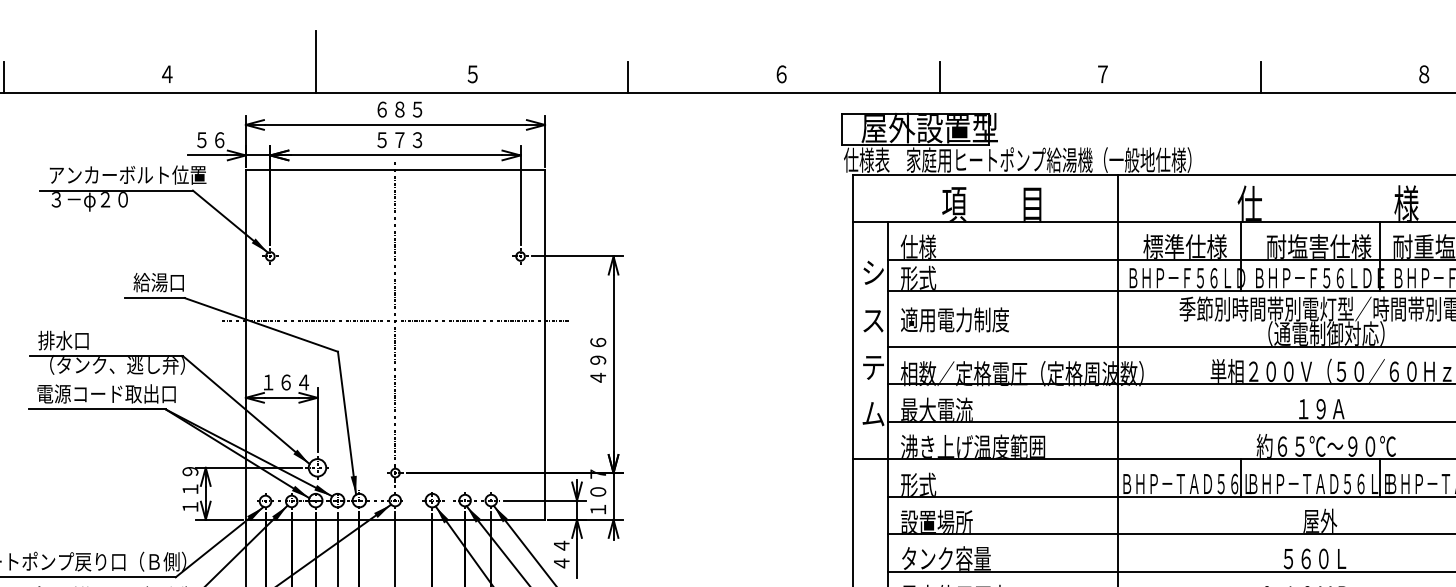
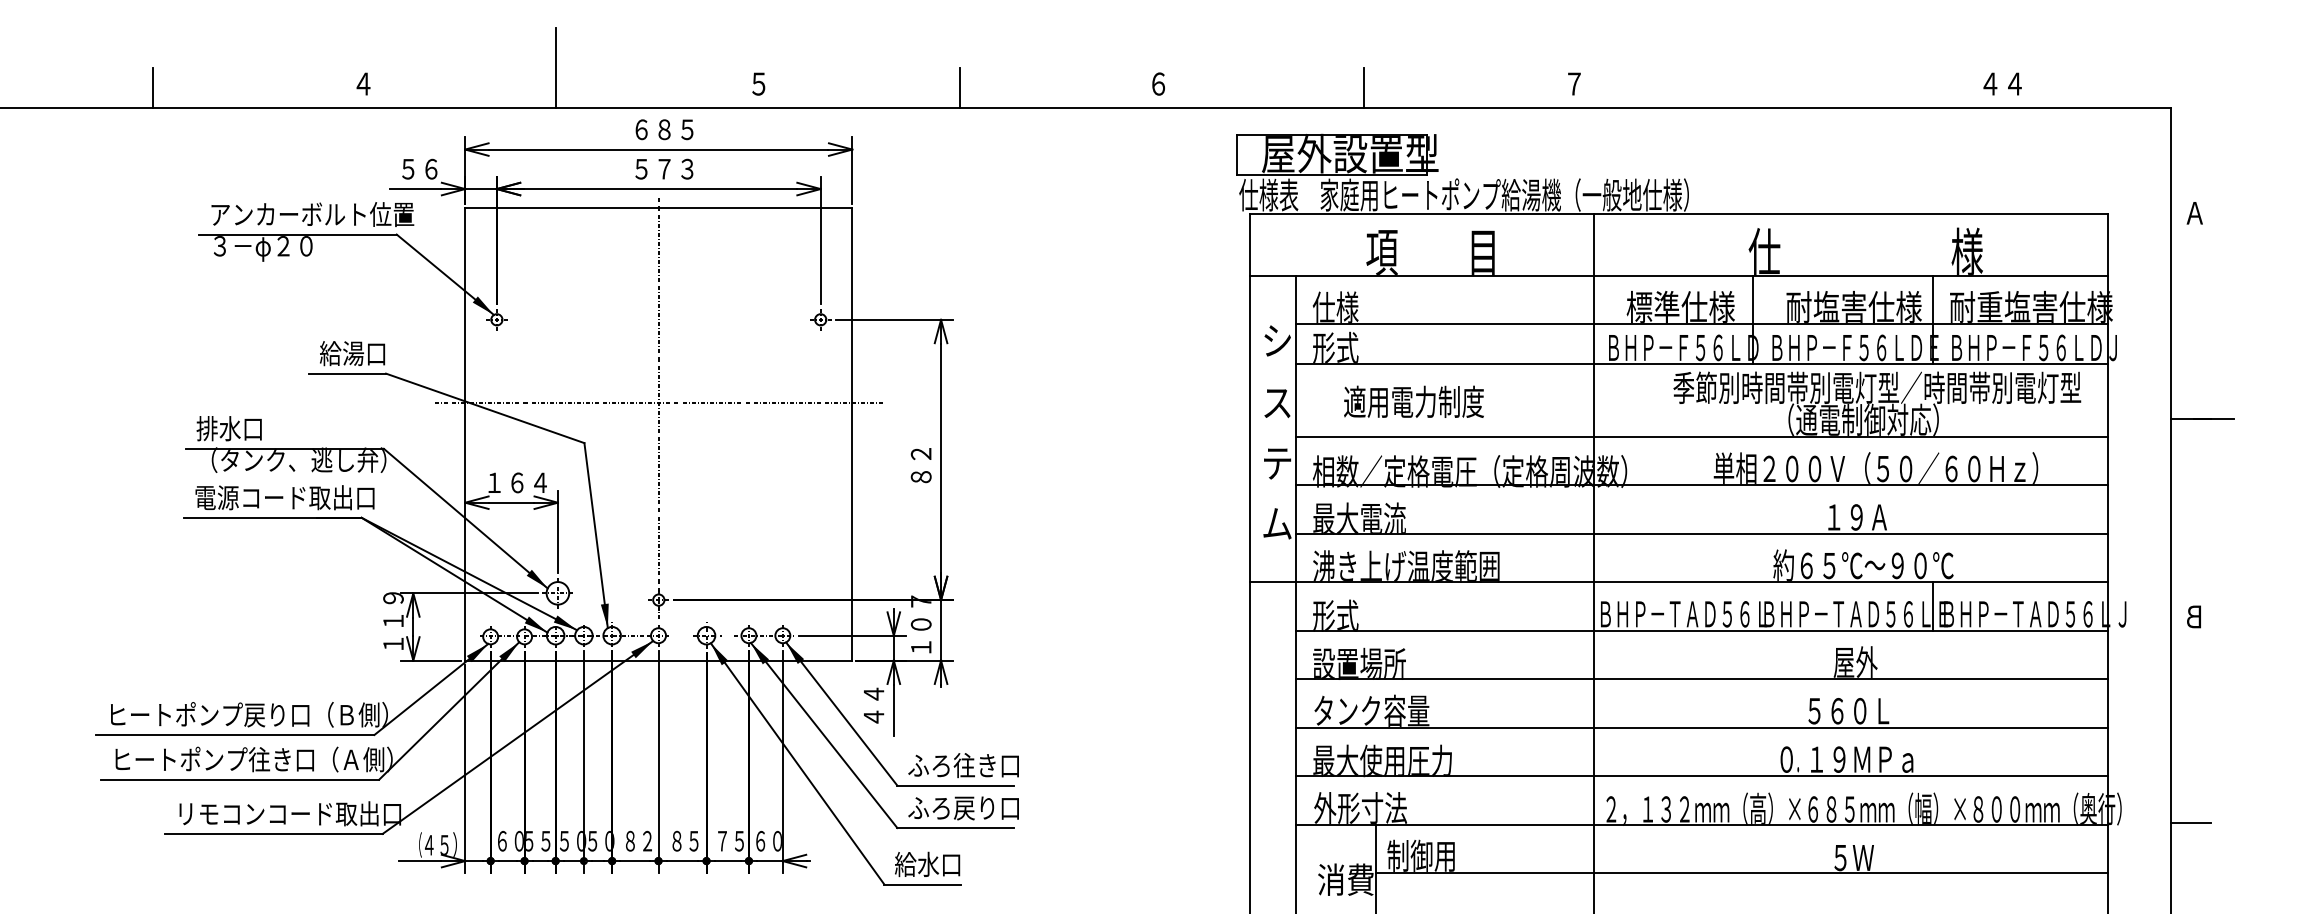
text: (1433, 73) -> (2002, 83), ８ -> ４４
line: (1261, 76) -> (1779, 87), removed
text: (954, 319) -> (1413, 401), moved
text: (597, 360) -> (920, 454), ４９６ -> ８２
line: (1241, 478) -> (1753, 606), removed

